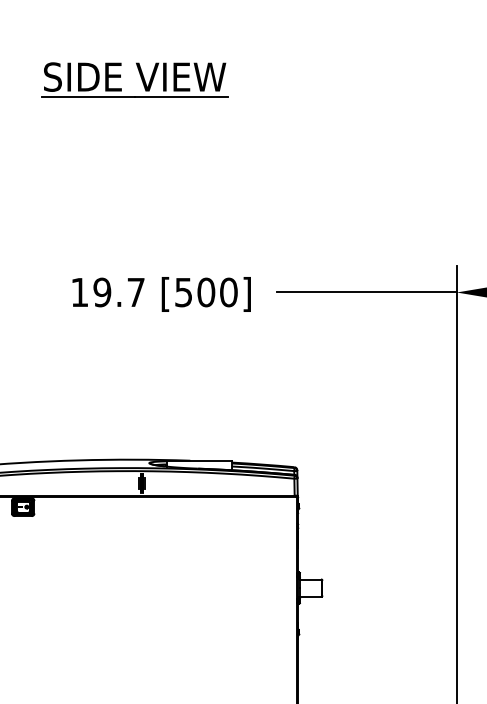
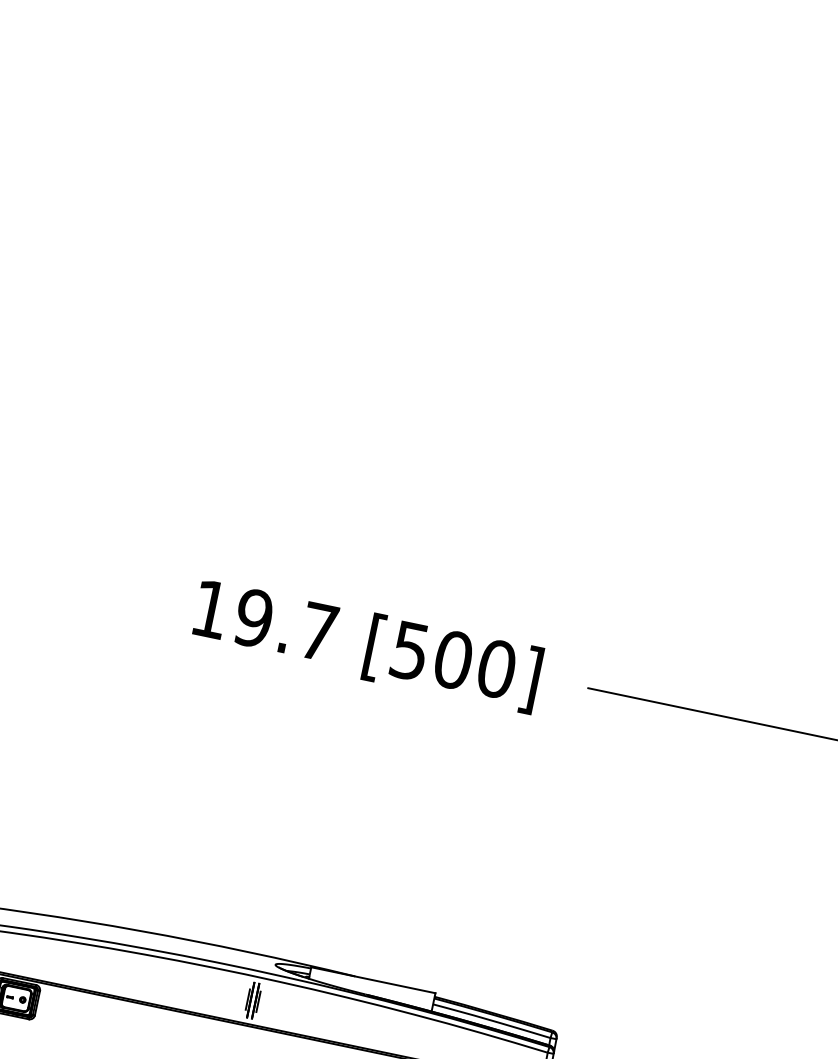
part: (140, 77) -> (413, 221), removed

